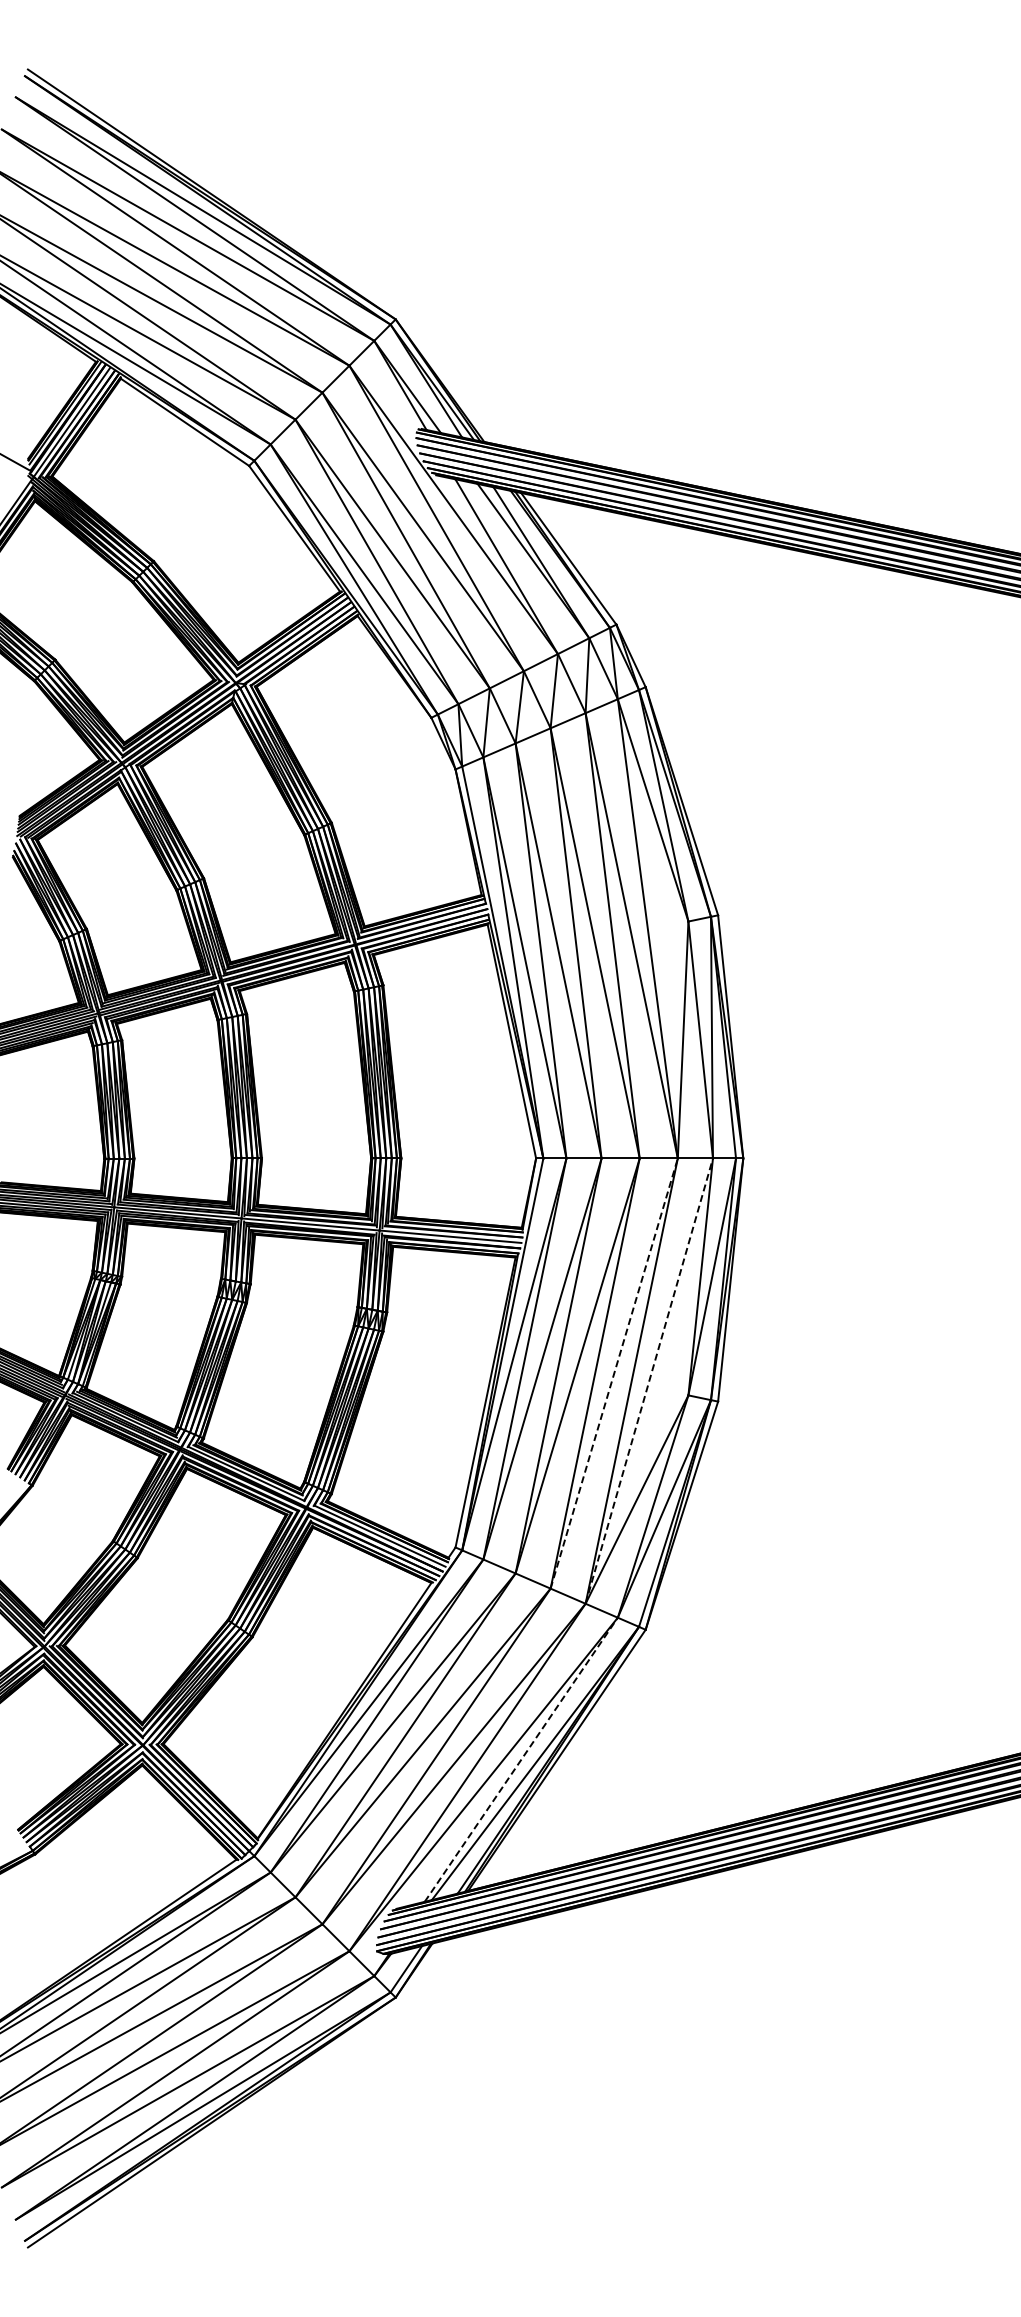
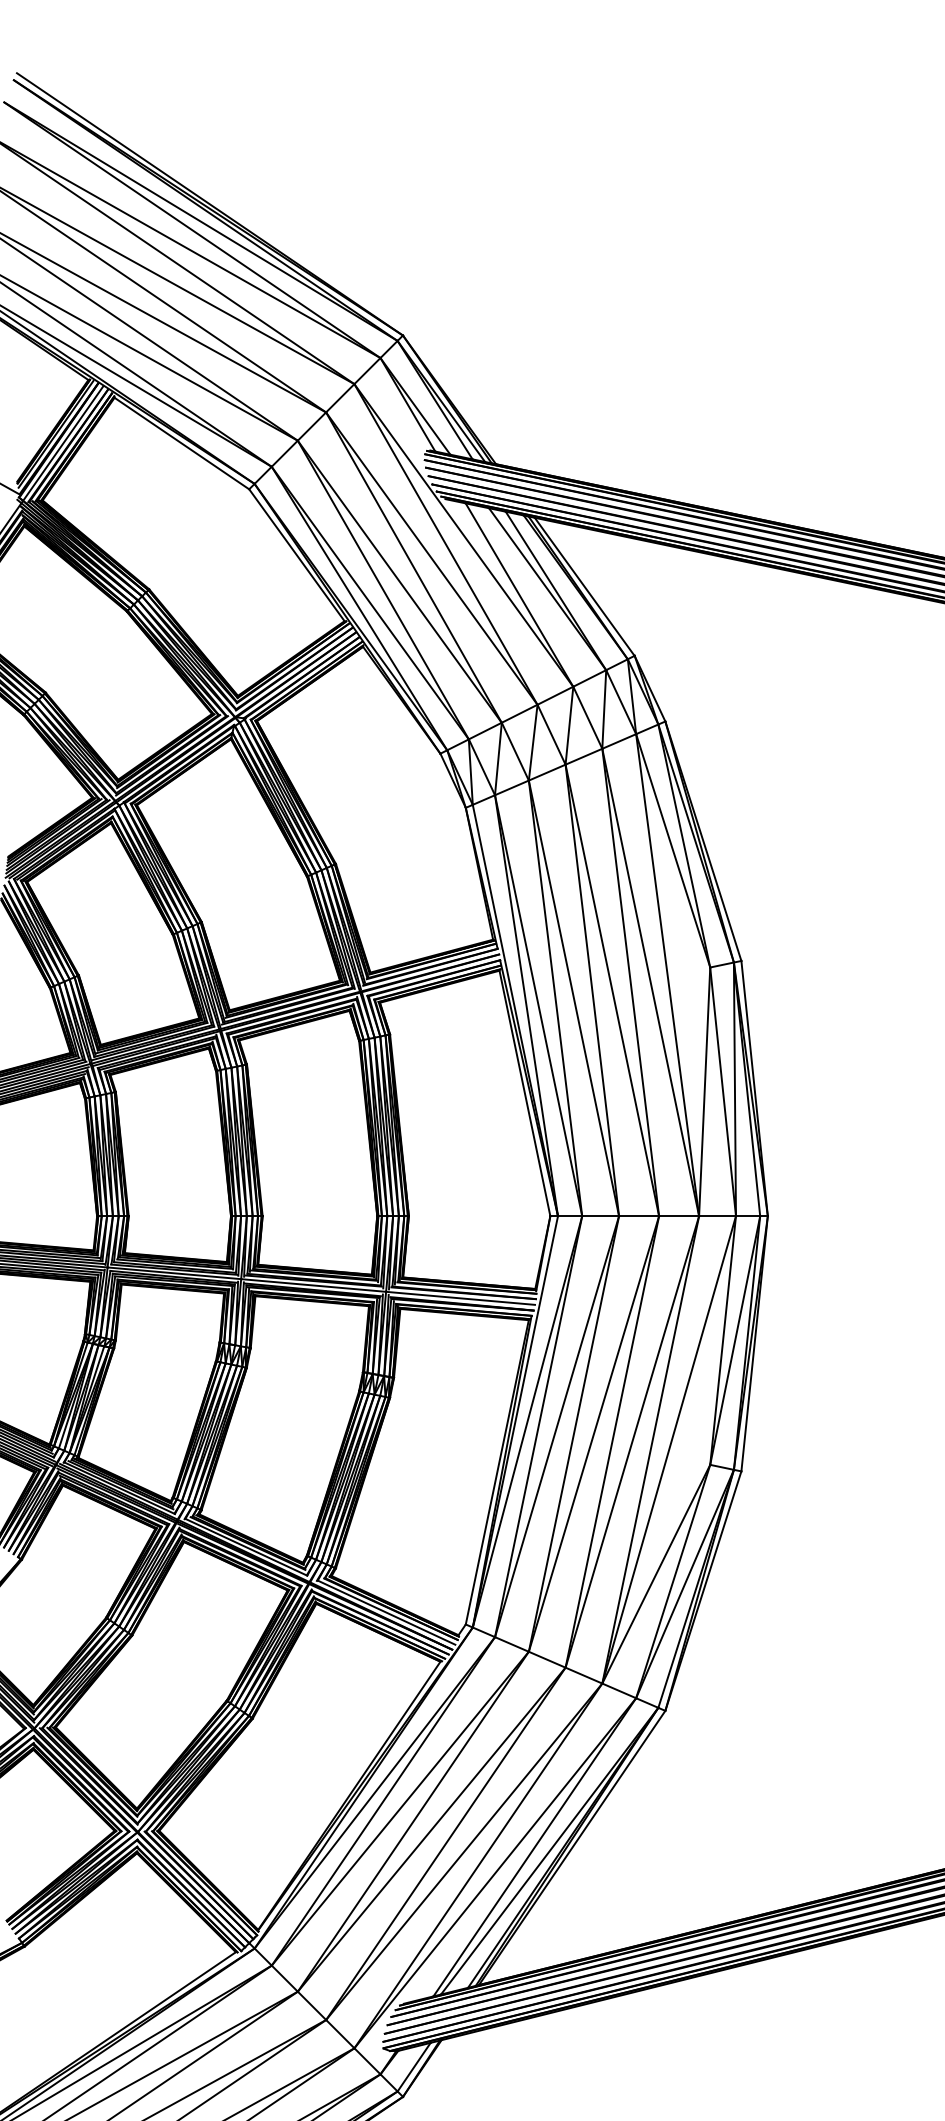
line: (614, 1373) -> (632, 1441), dashed -> solid
line: (649, 1381) -> (669, 1450), dashed -> solid
line: (521, 1759) -> (535, 1847), dashed -> solid

